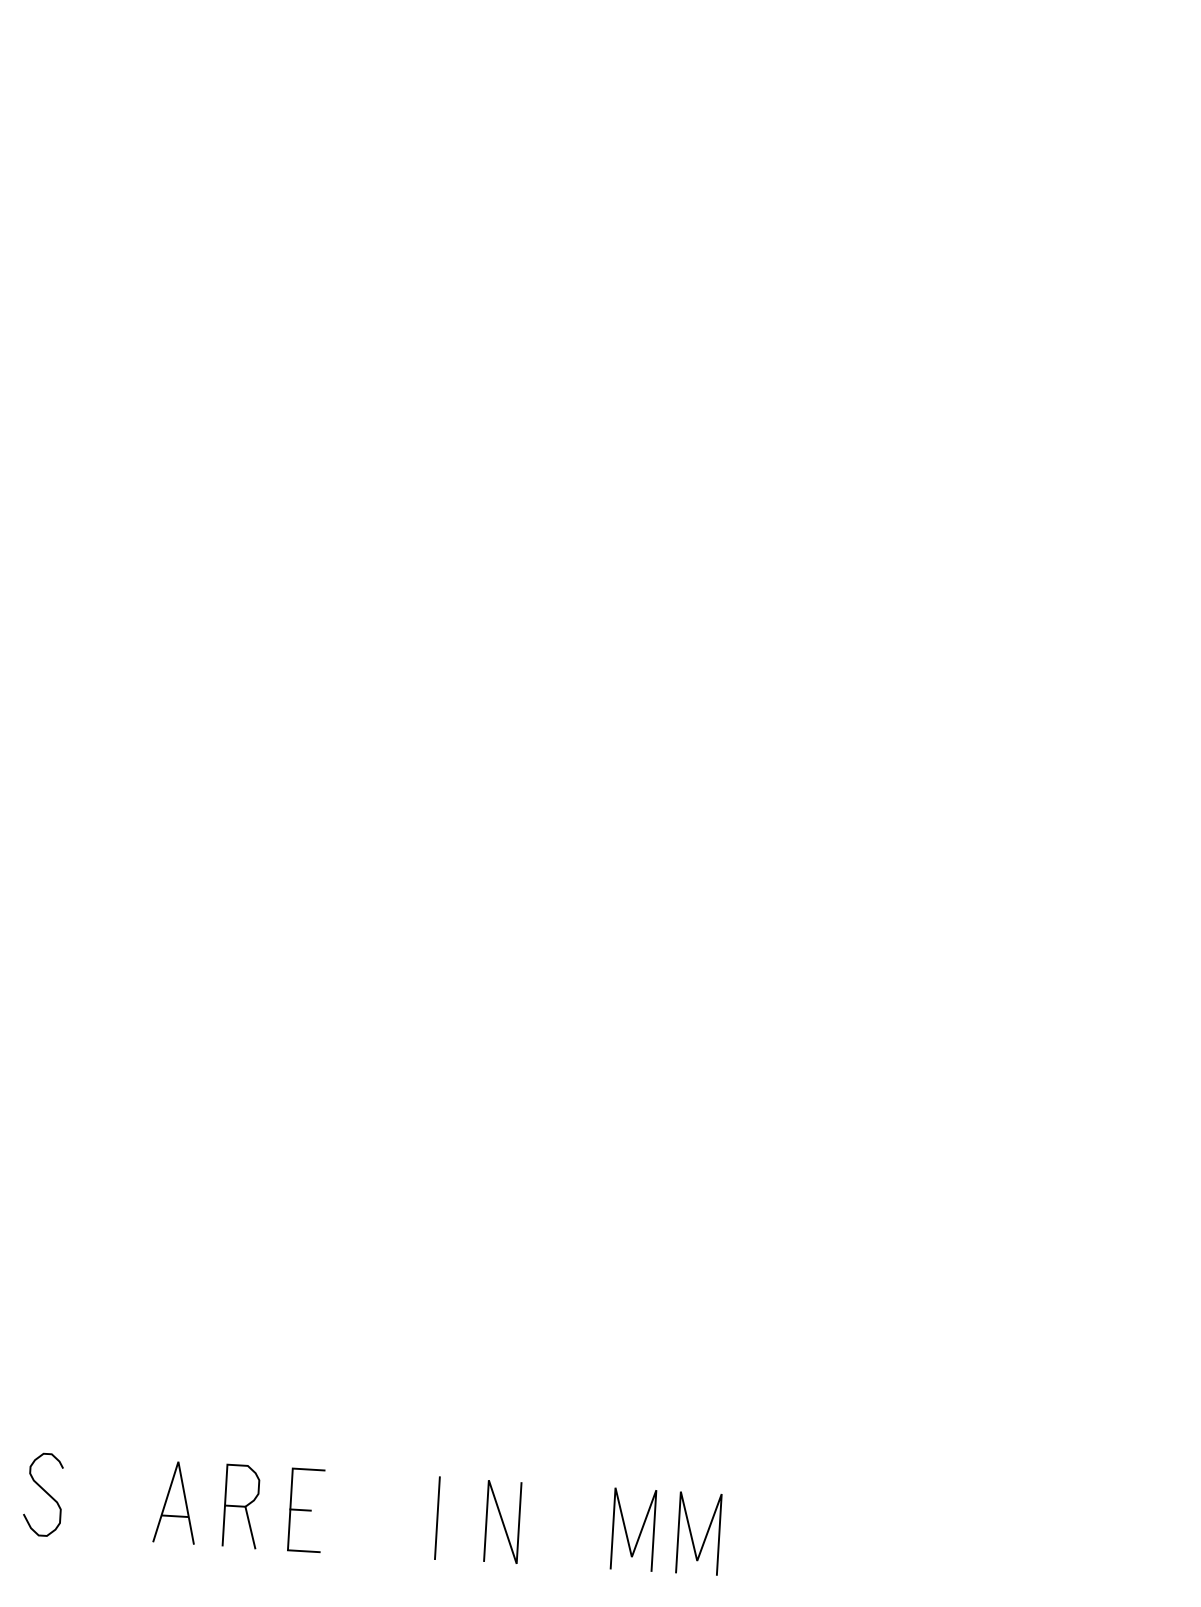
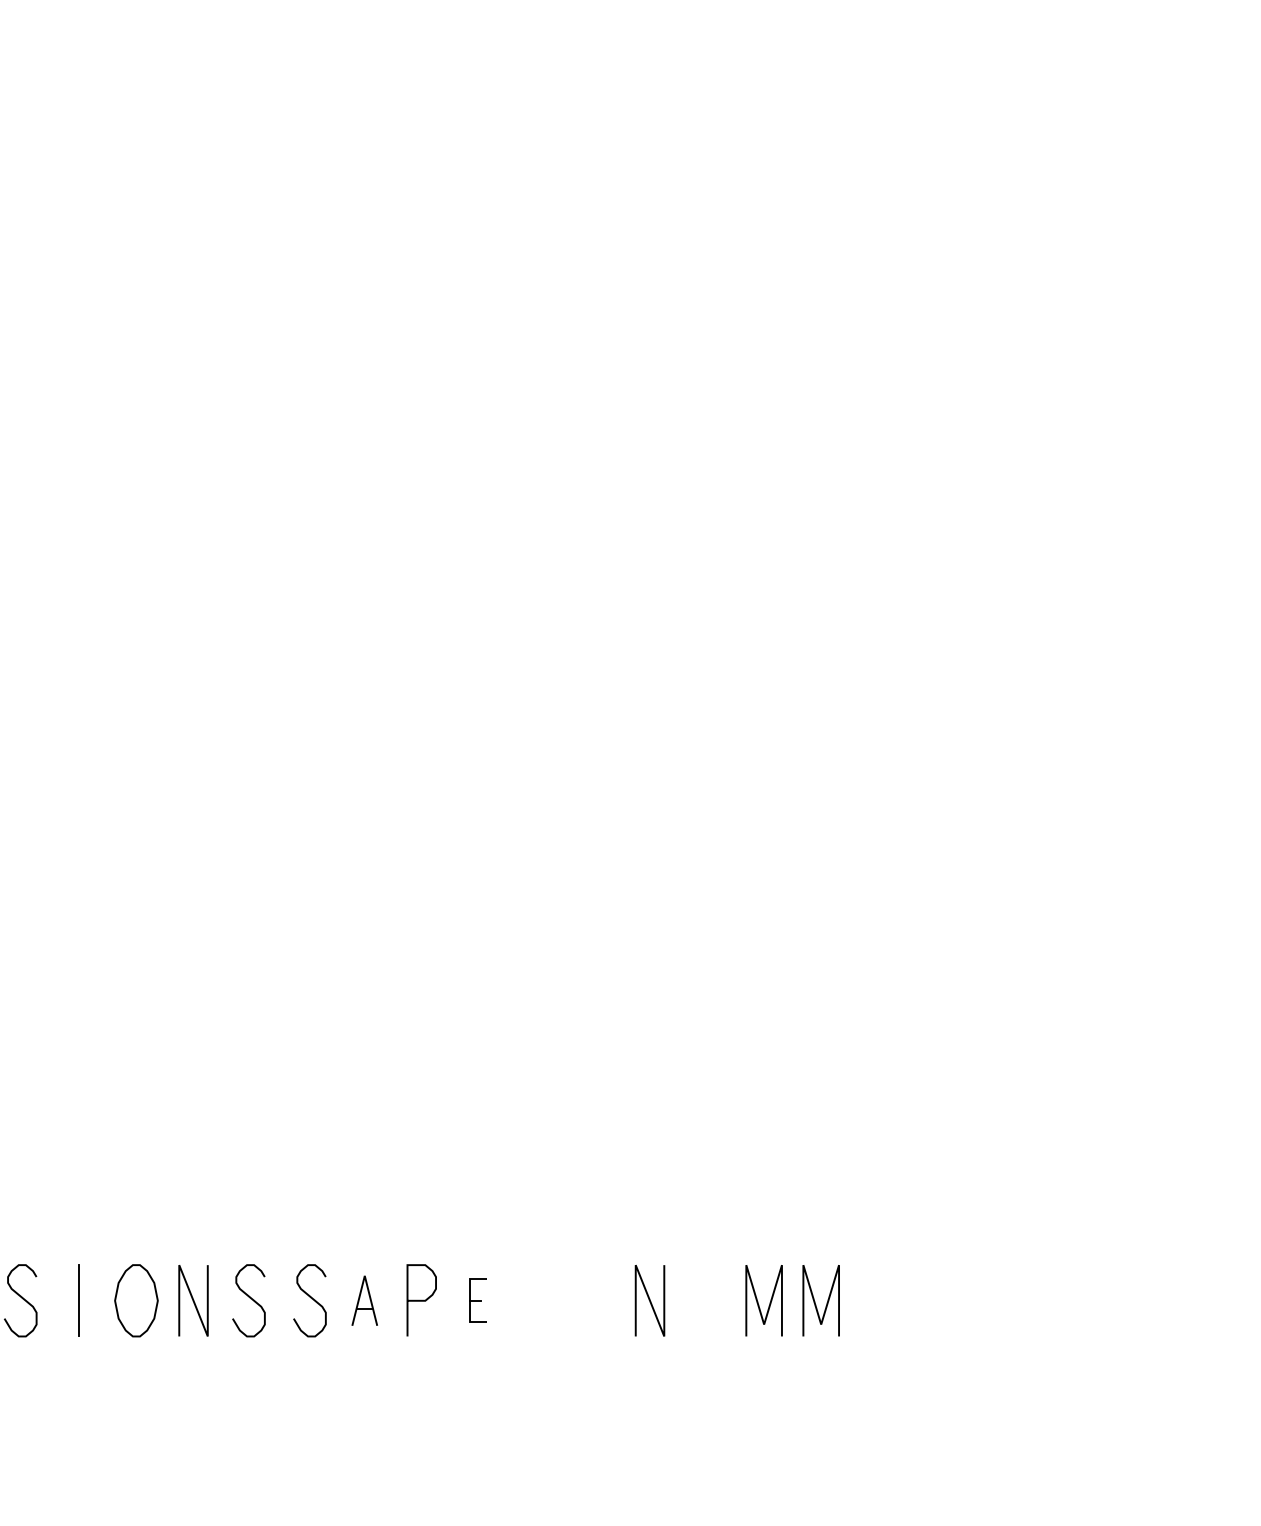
curve: (114, 1496) -> (310, 1298), added
part: (175, 1502) -> (364, 1300), size x0.7
part: (306, 1510) -> (478, 1300), size x0.6
line: (436, 1517) -> (592, 1300), removed
line: (250, 1527) -> (430, 1318), removed

